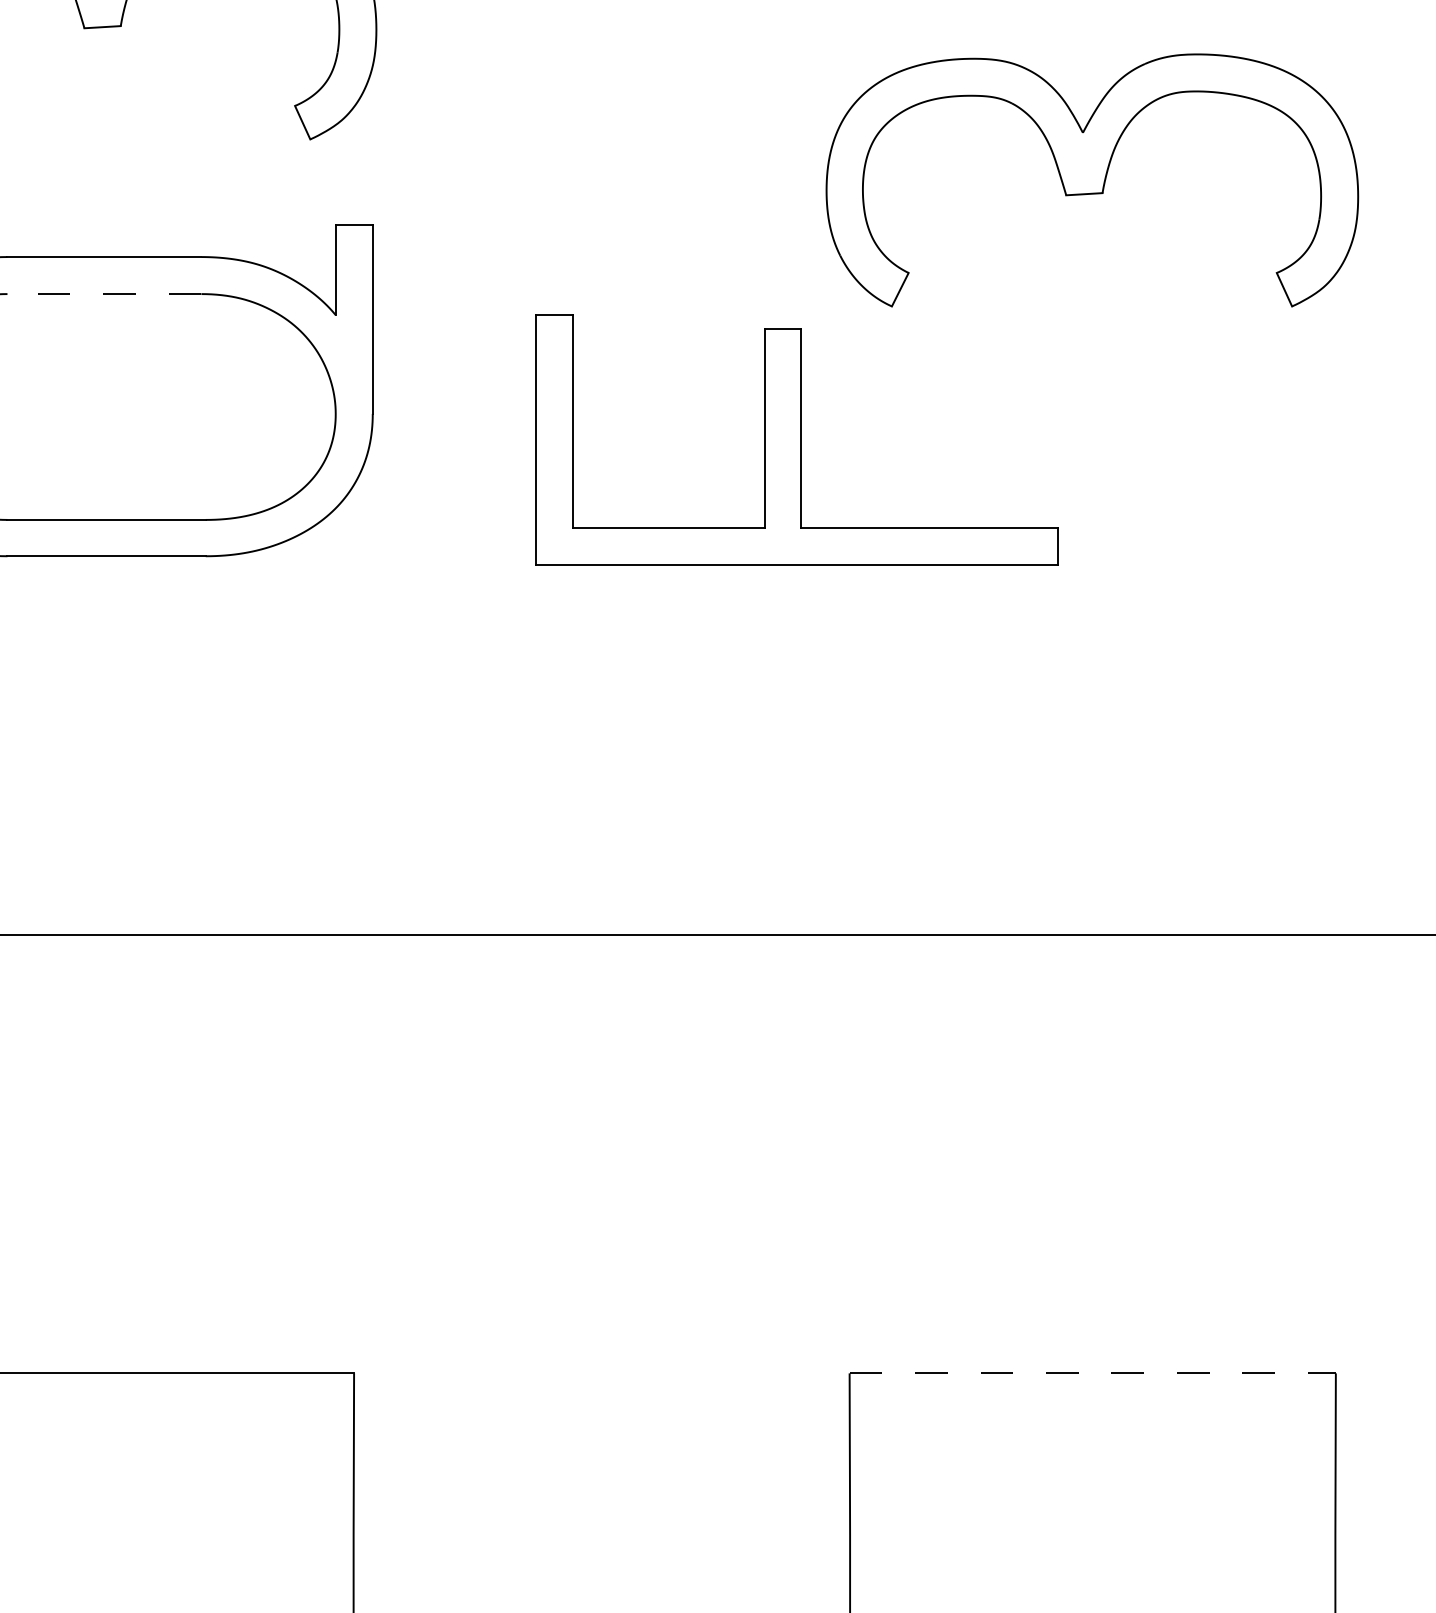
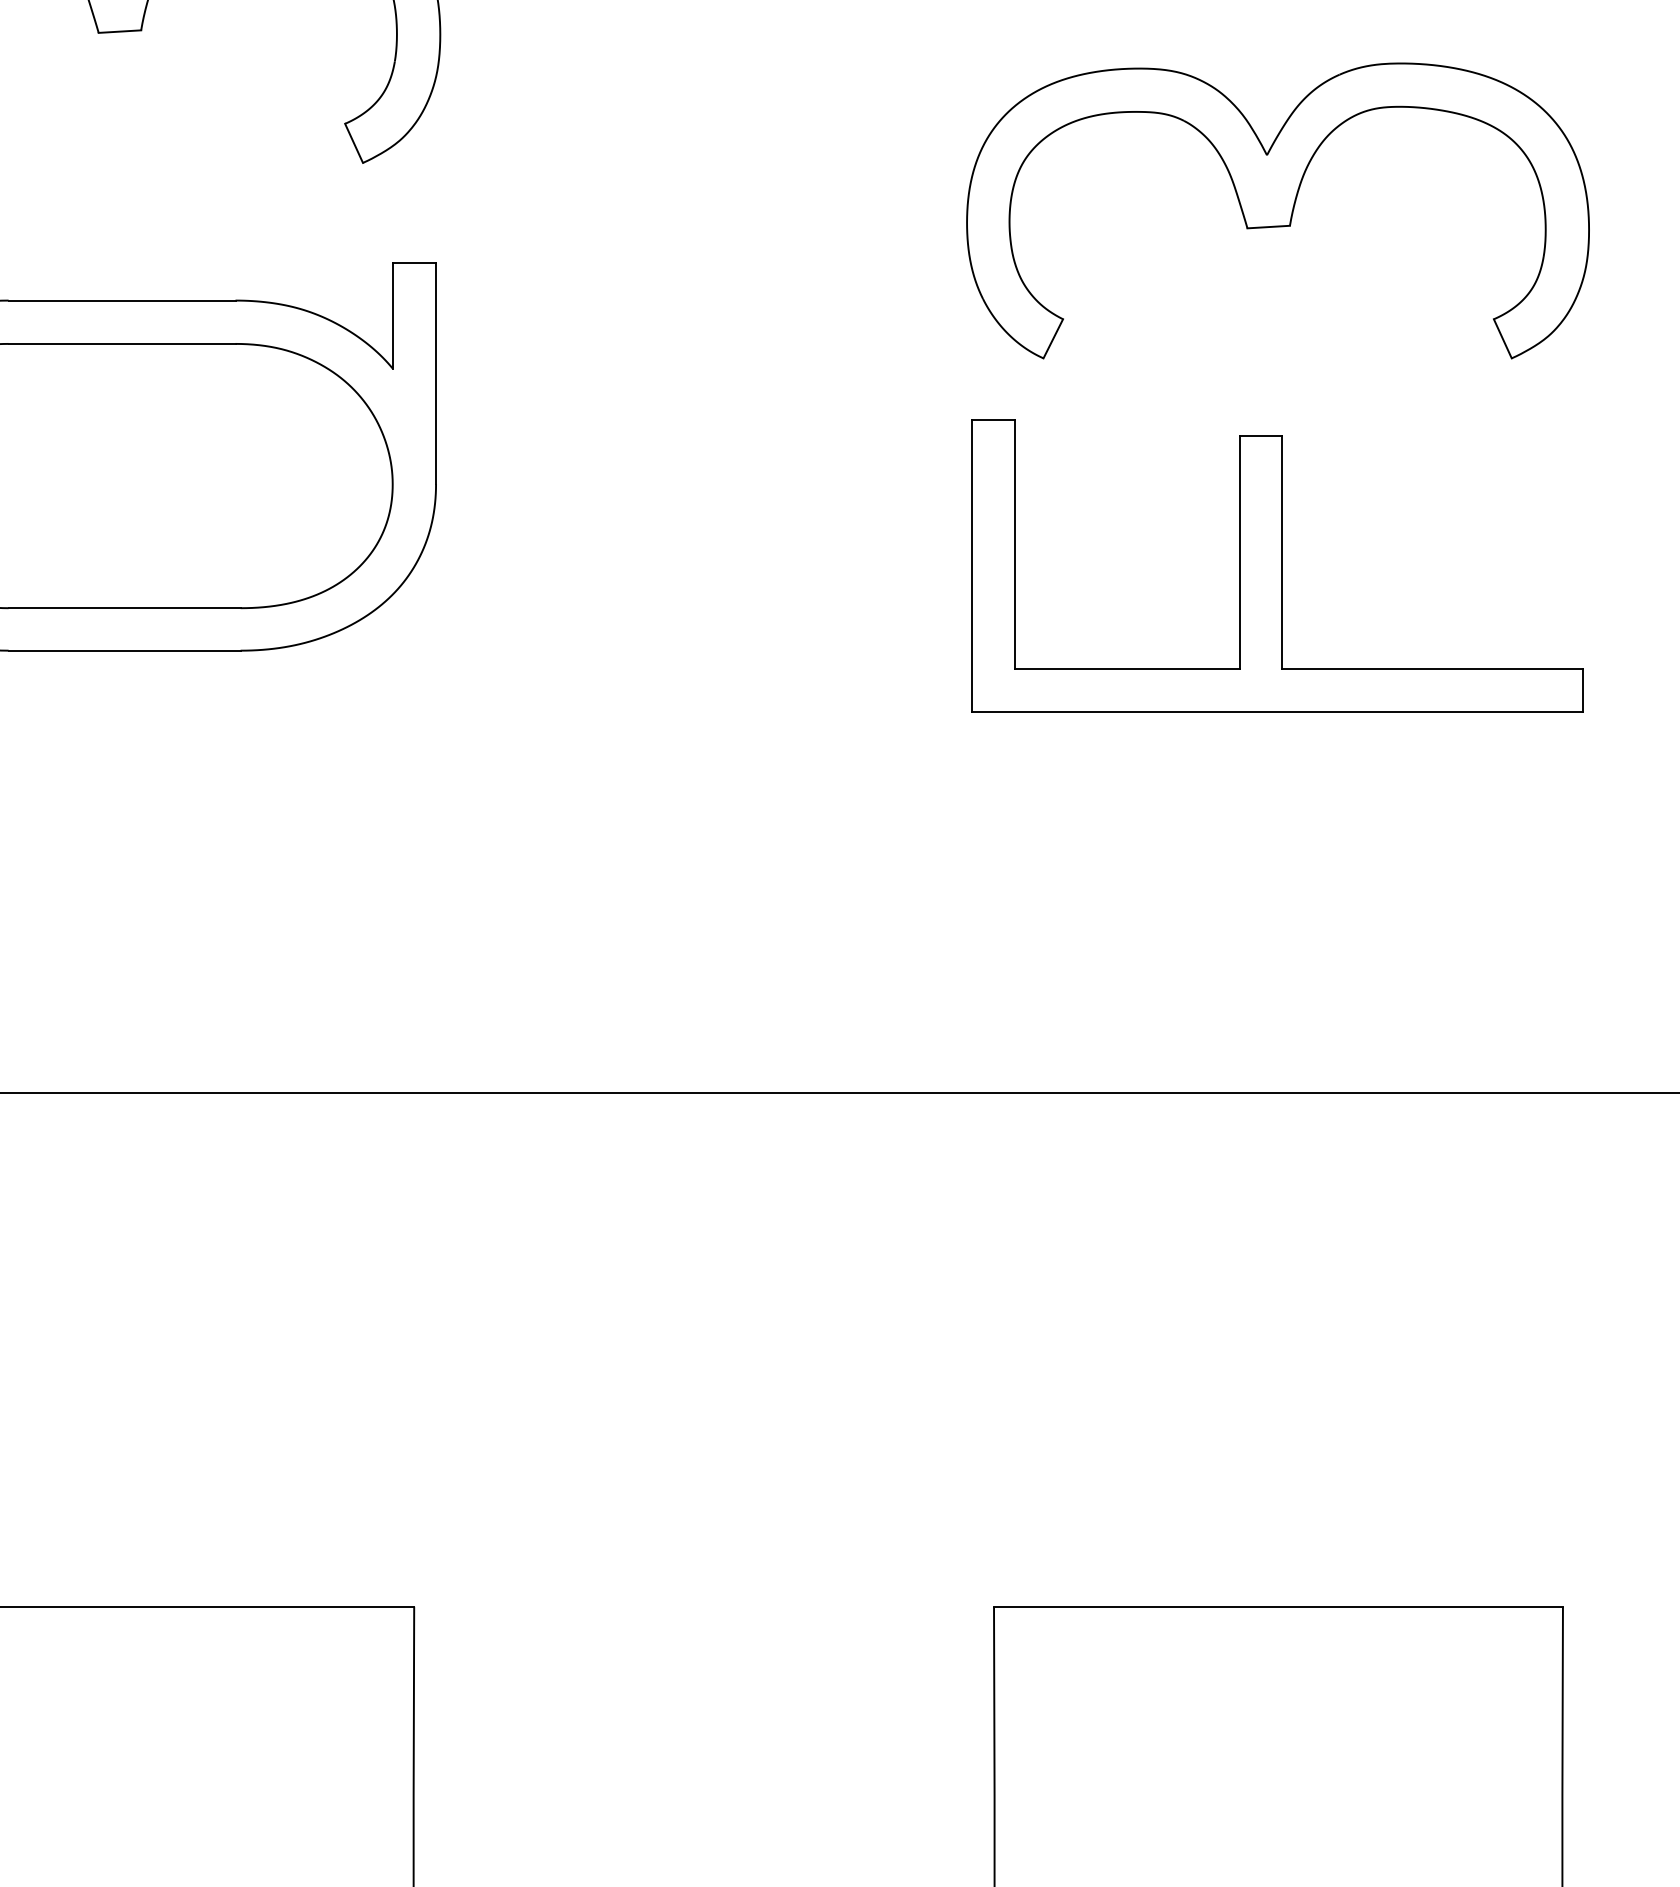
line: (104, 294) -> (122, 344), dashed -> solid
part: (796, 439) -> (1277, 565), moved
line: (1093, 1373) -> (1279, 1606), dashed -> solid

